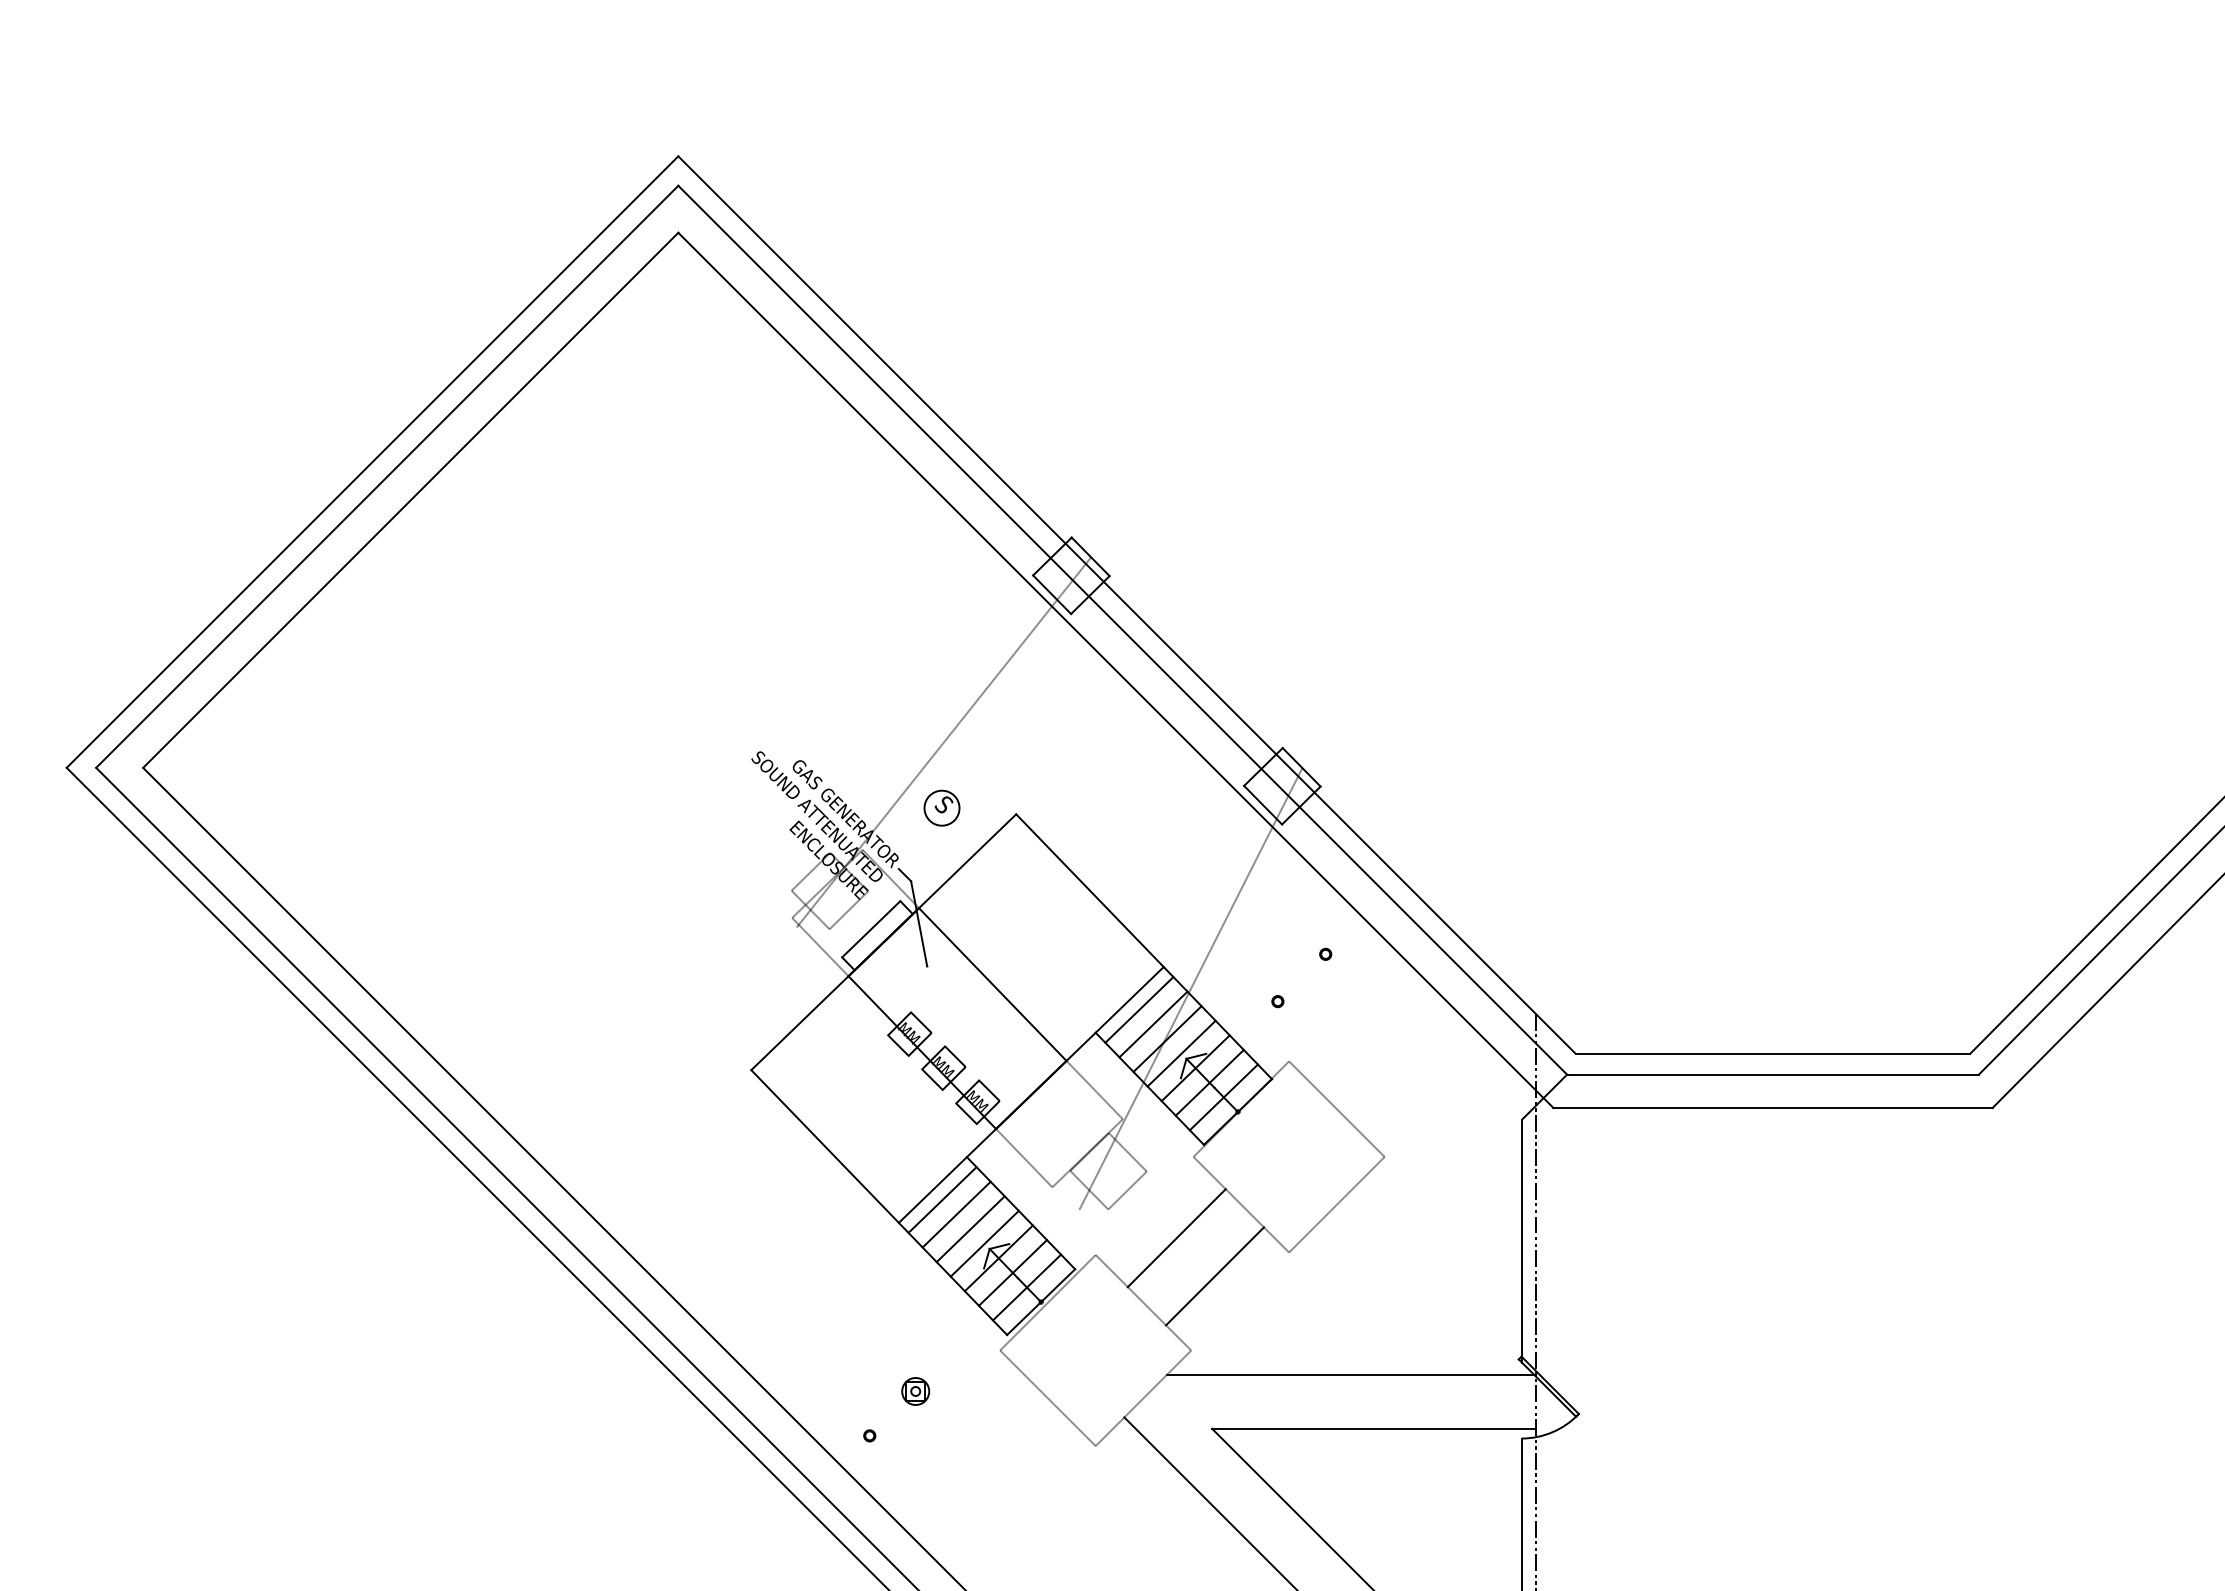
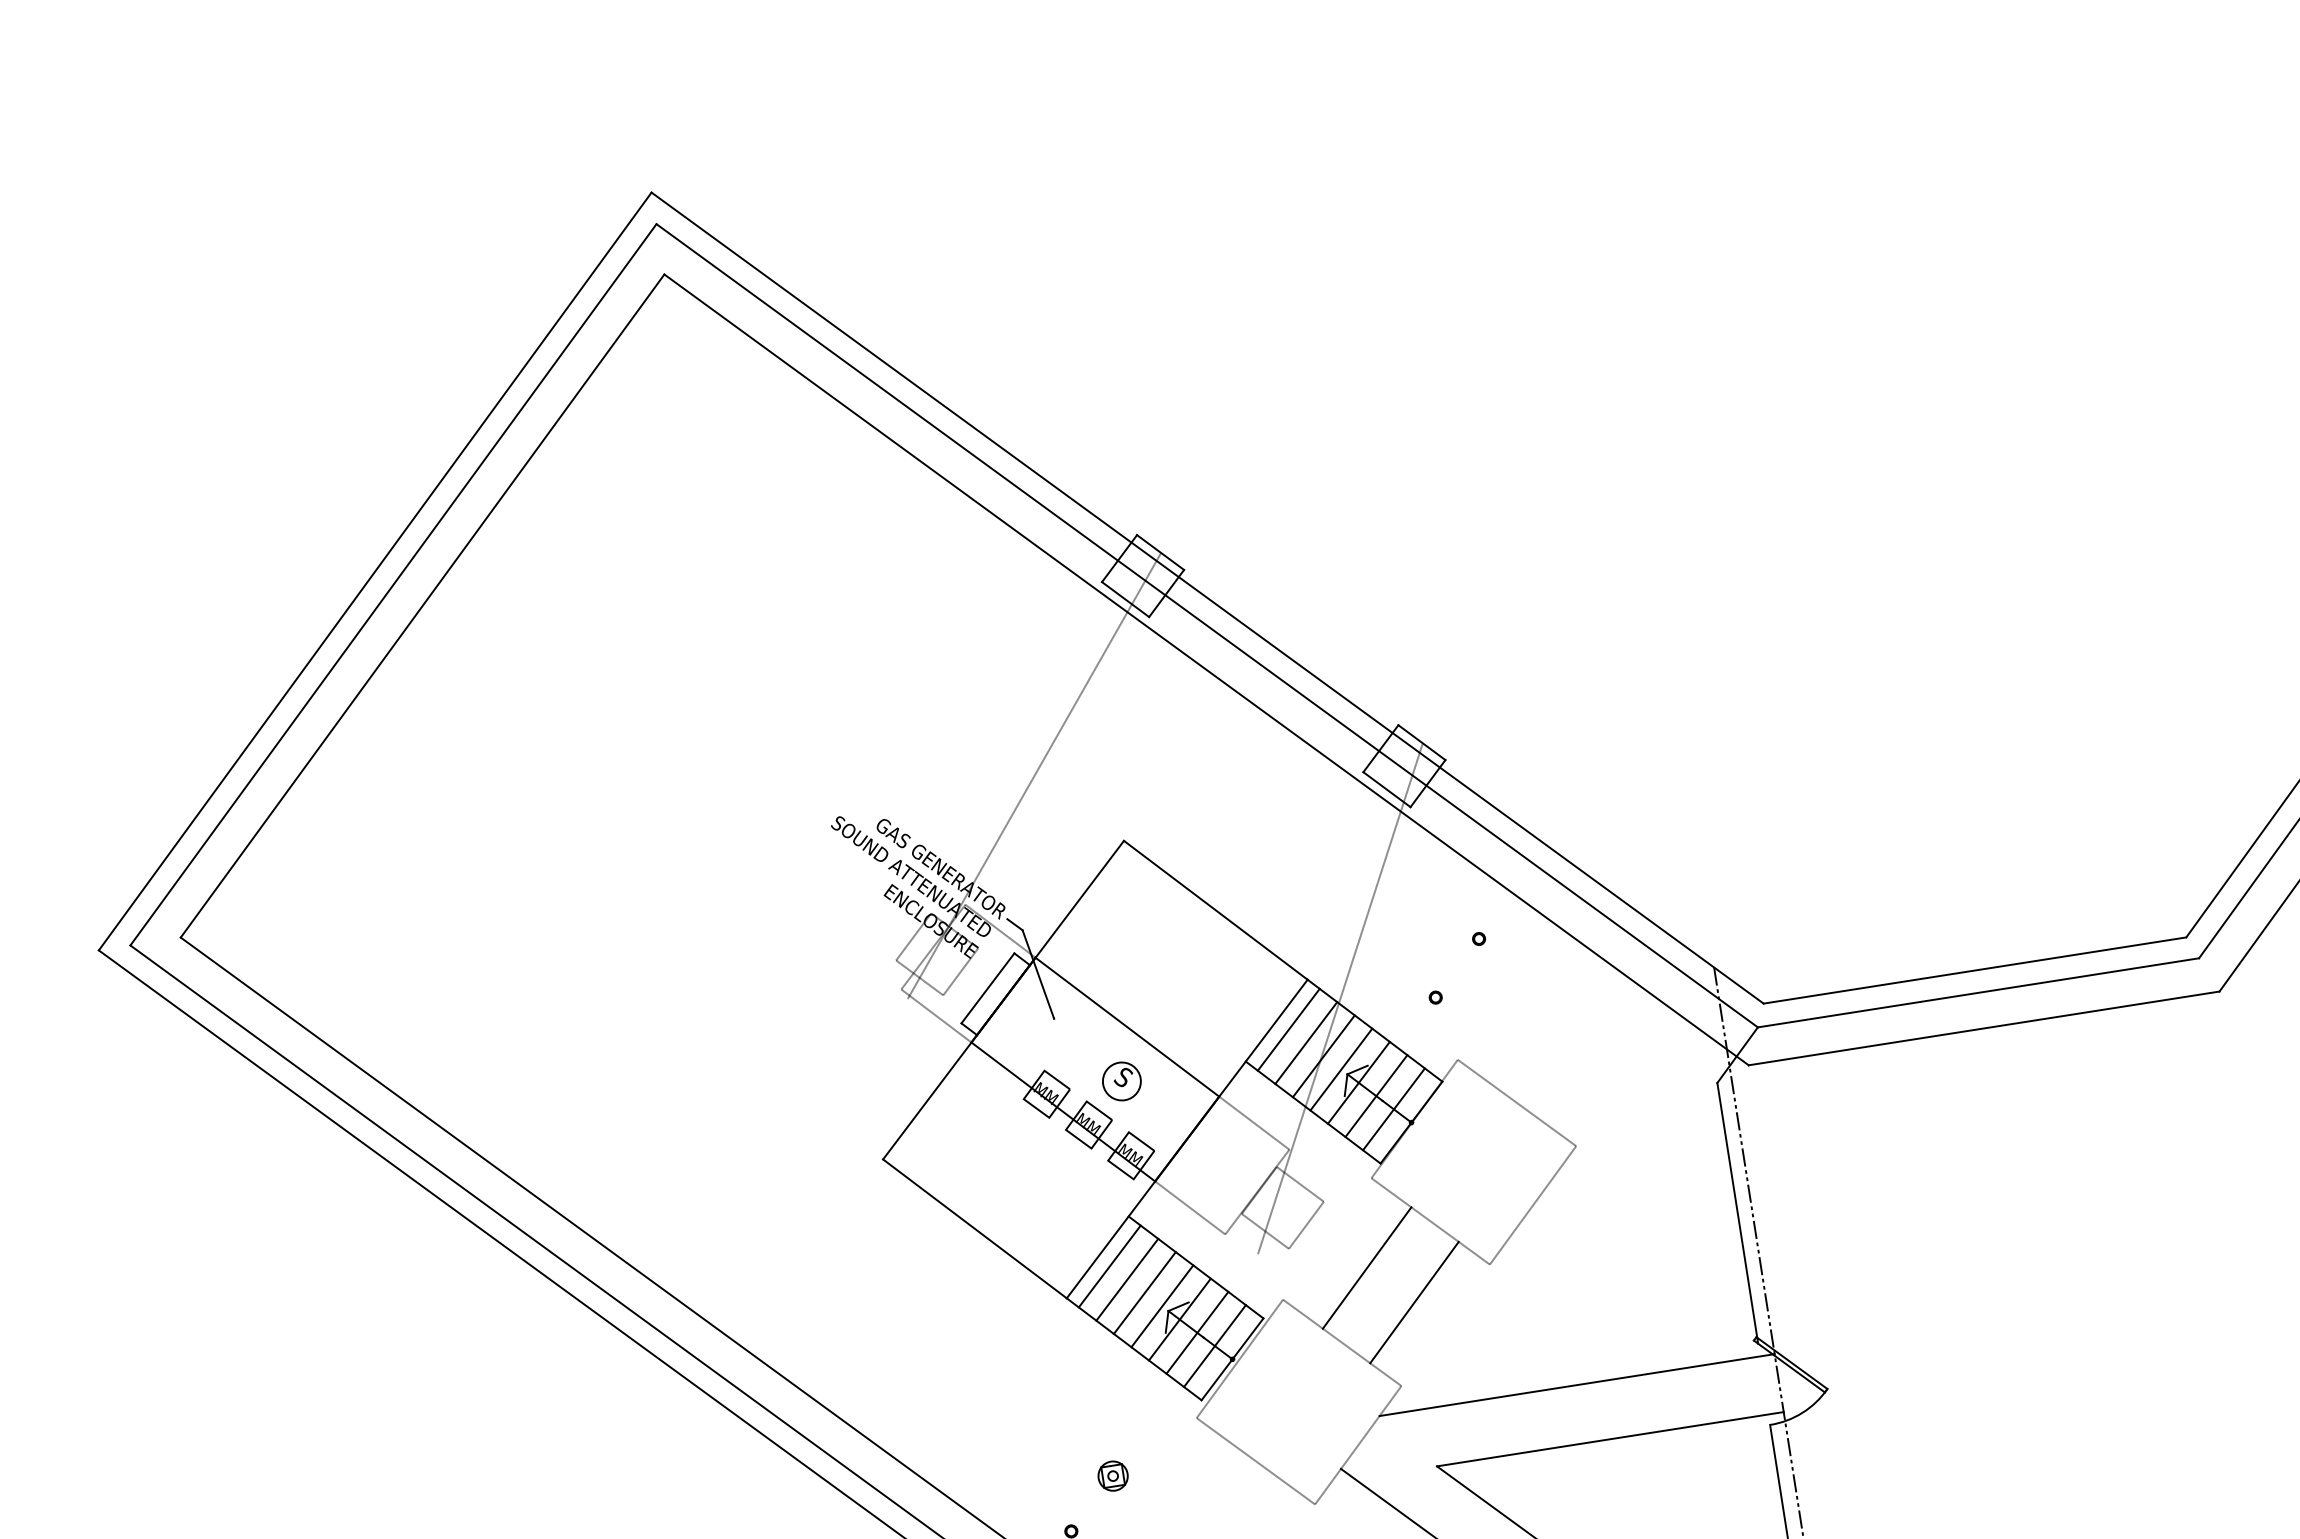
part: (941, 807) -> (1121, 1080), moved

